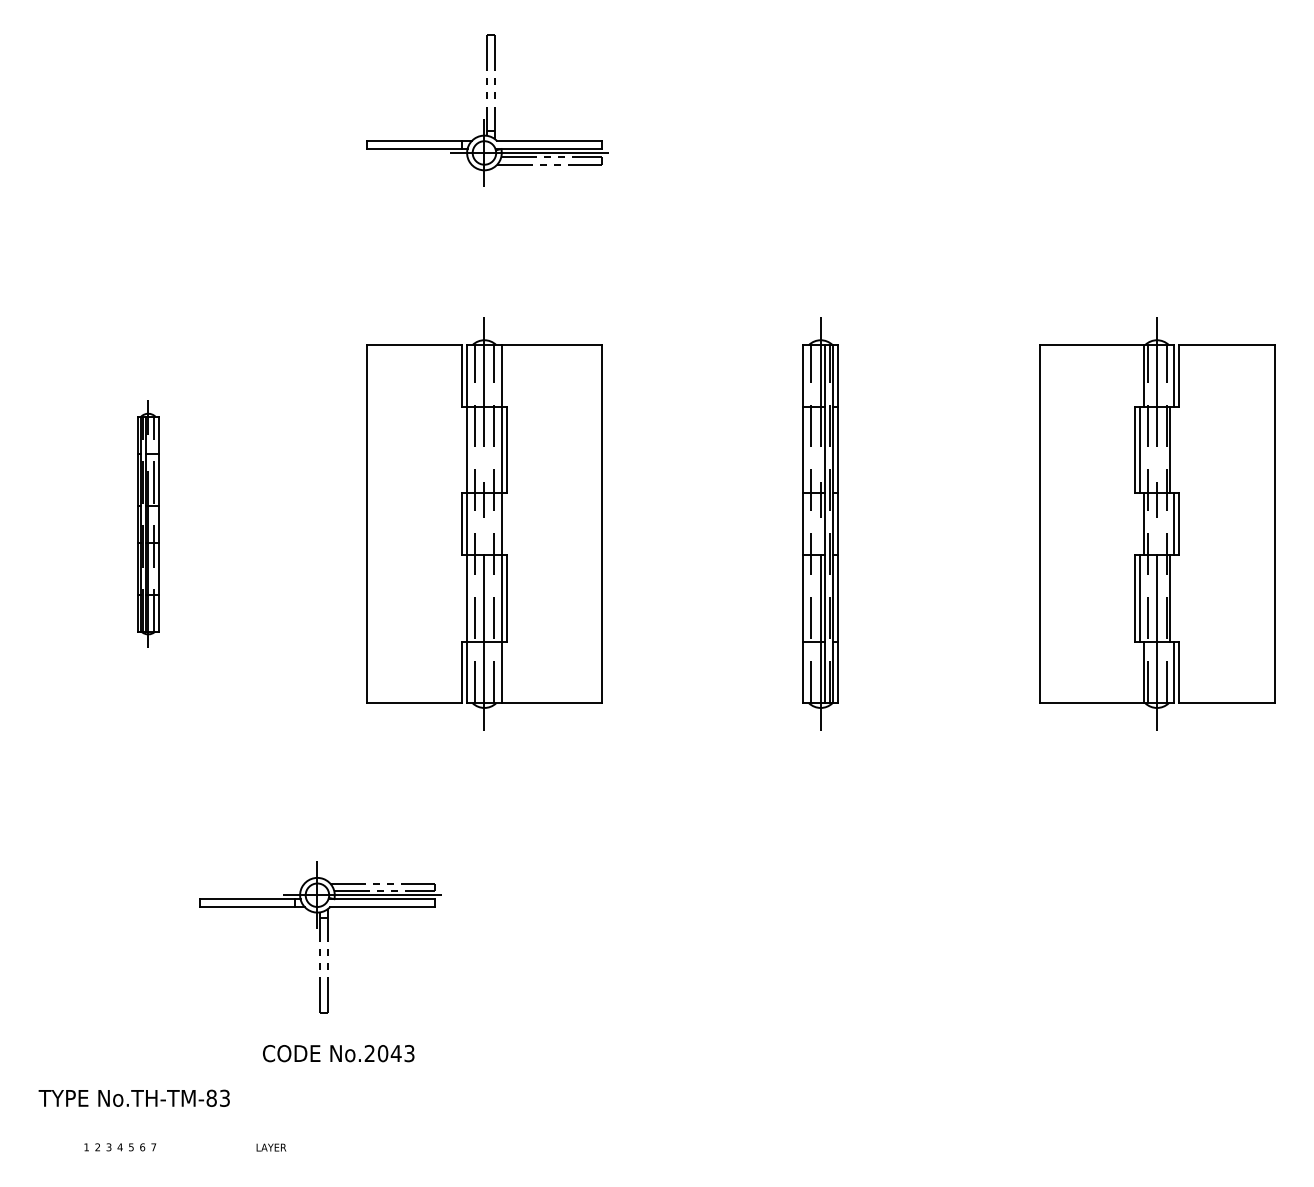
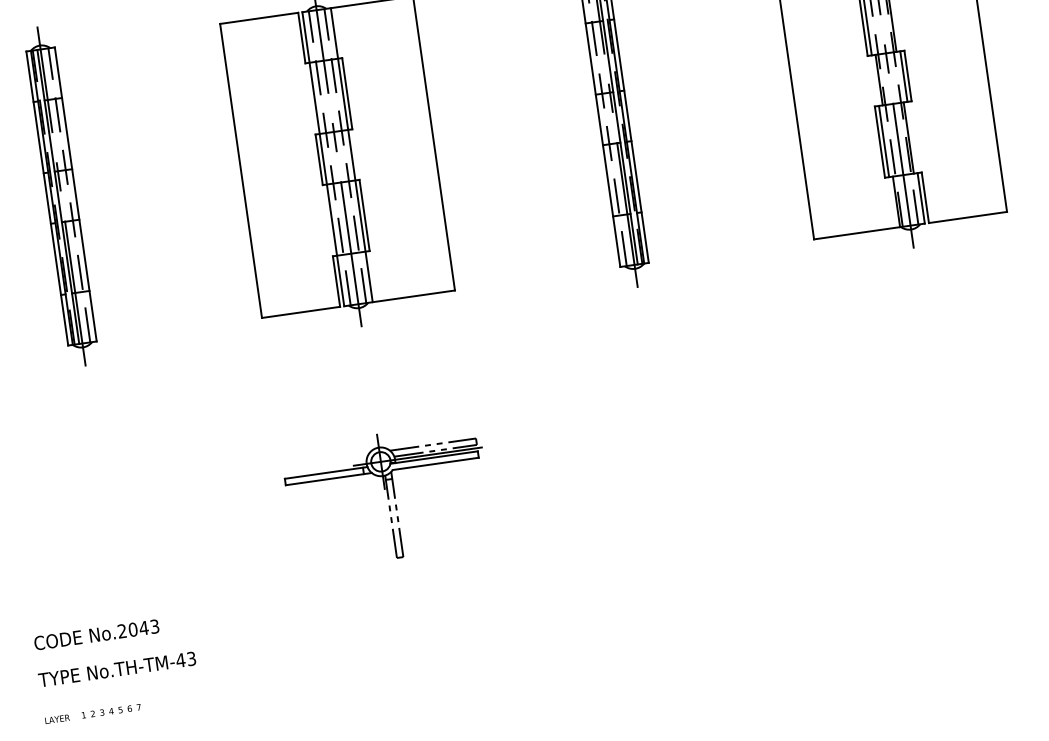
part: (148, 523) -> (61, 195), size x1.67
part: (320, 937) -> (388, 496), moved
text: (338, 1053) -> (96, 634), moved
text: (211, 1097) -> (180, 659), No.TH-TM-83 -> No.TH-TM-43
text: (271, 1147) -> (57, 719), moved

